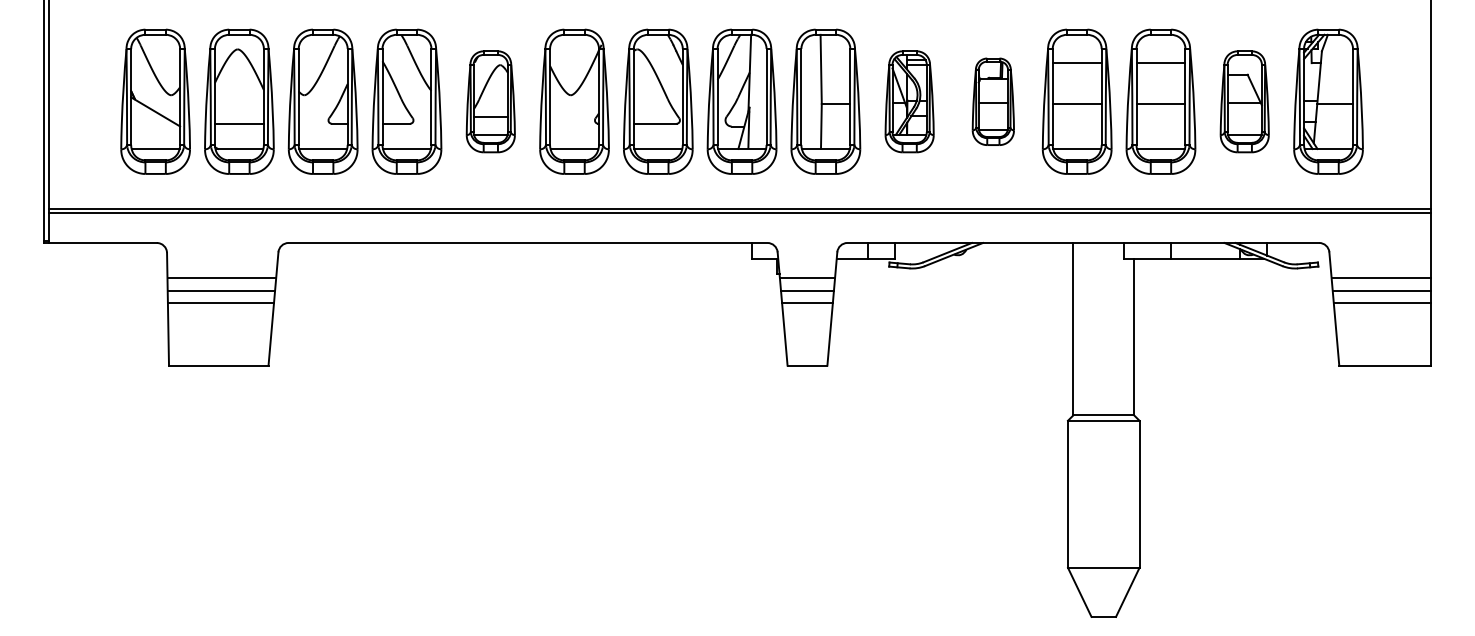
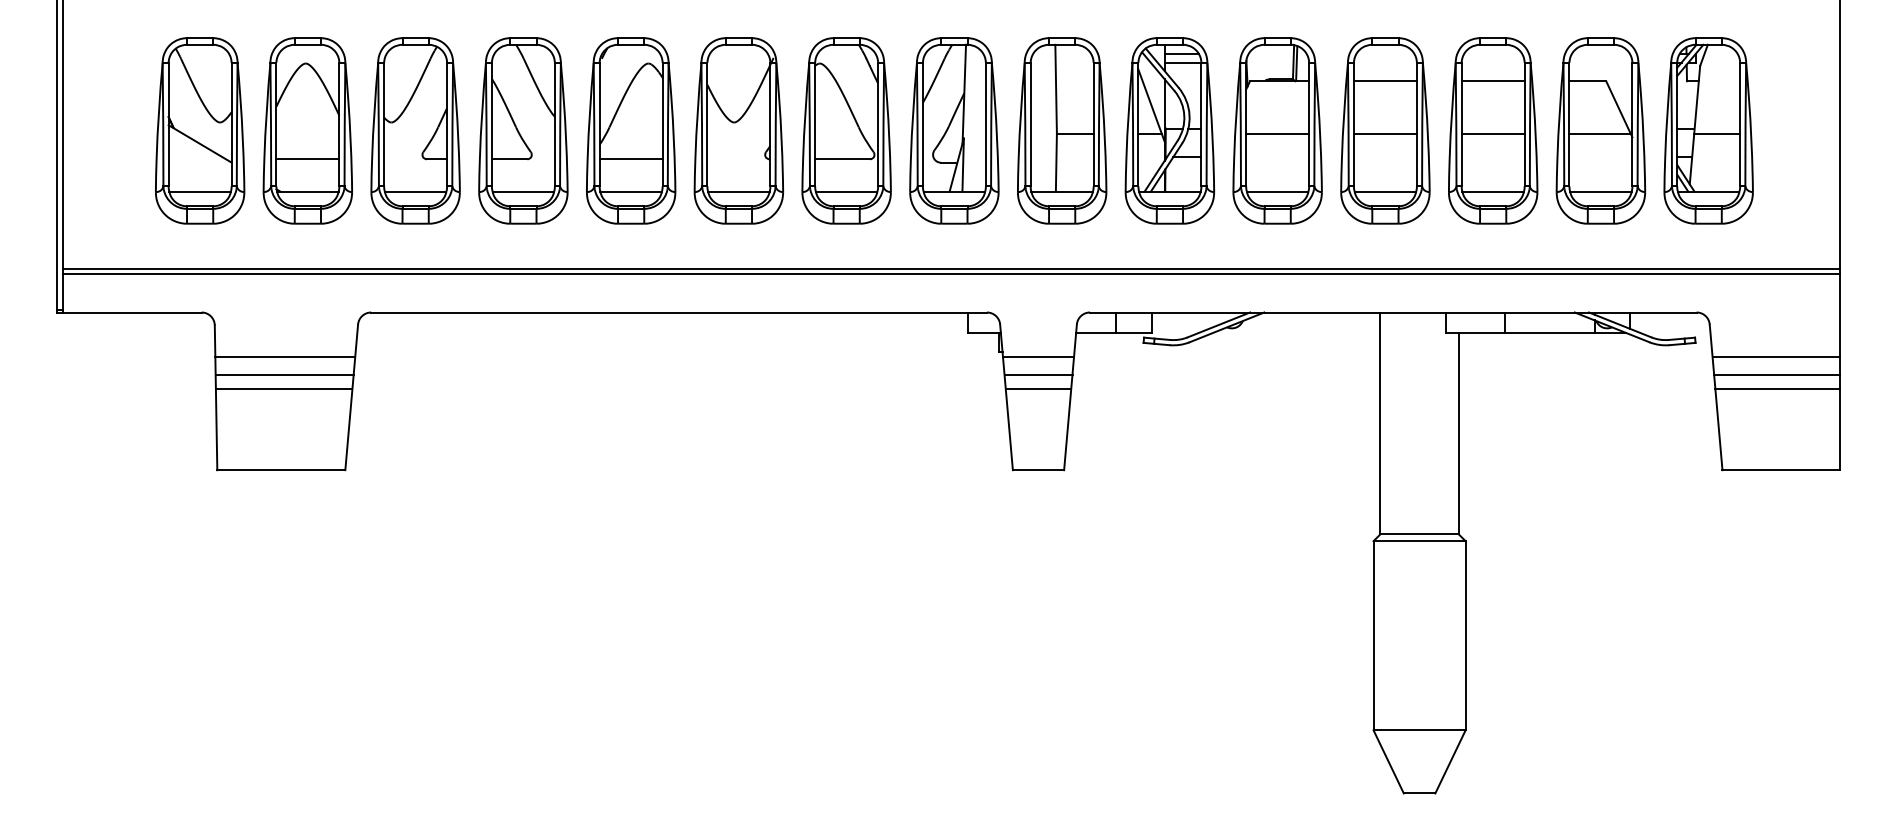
part: (491, 101) -> (631, 130), size x1.43
part: (909, 101) -> (1169, 130), size x1.43
part: (993, 101) -> (1277, 130), size x1.67
part: (1244, 101) -> (1600, 130), size x1.43

